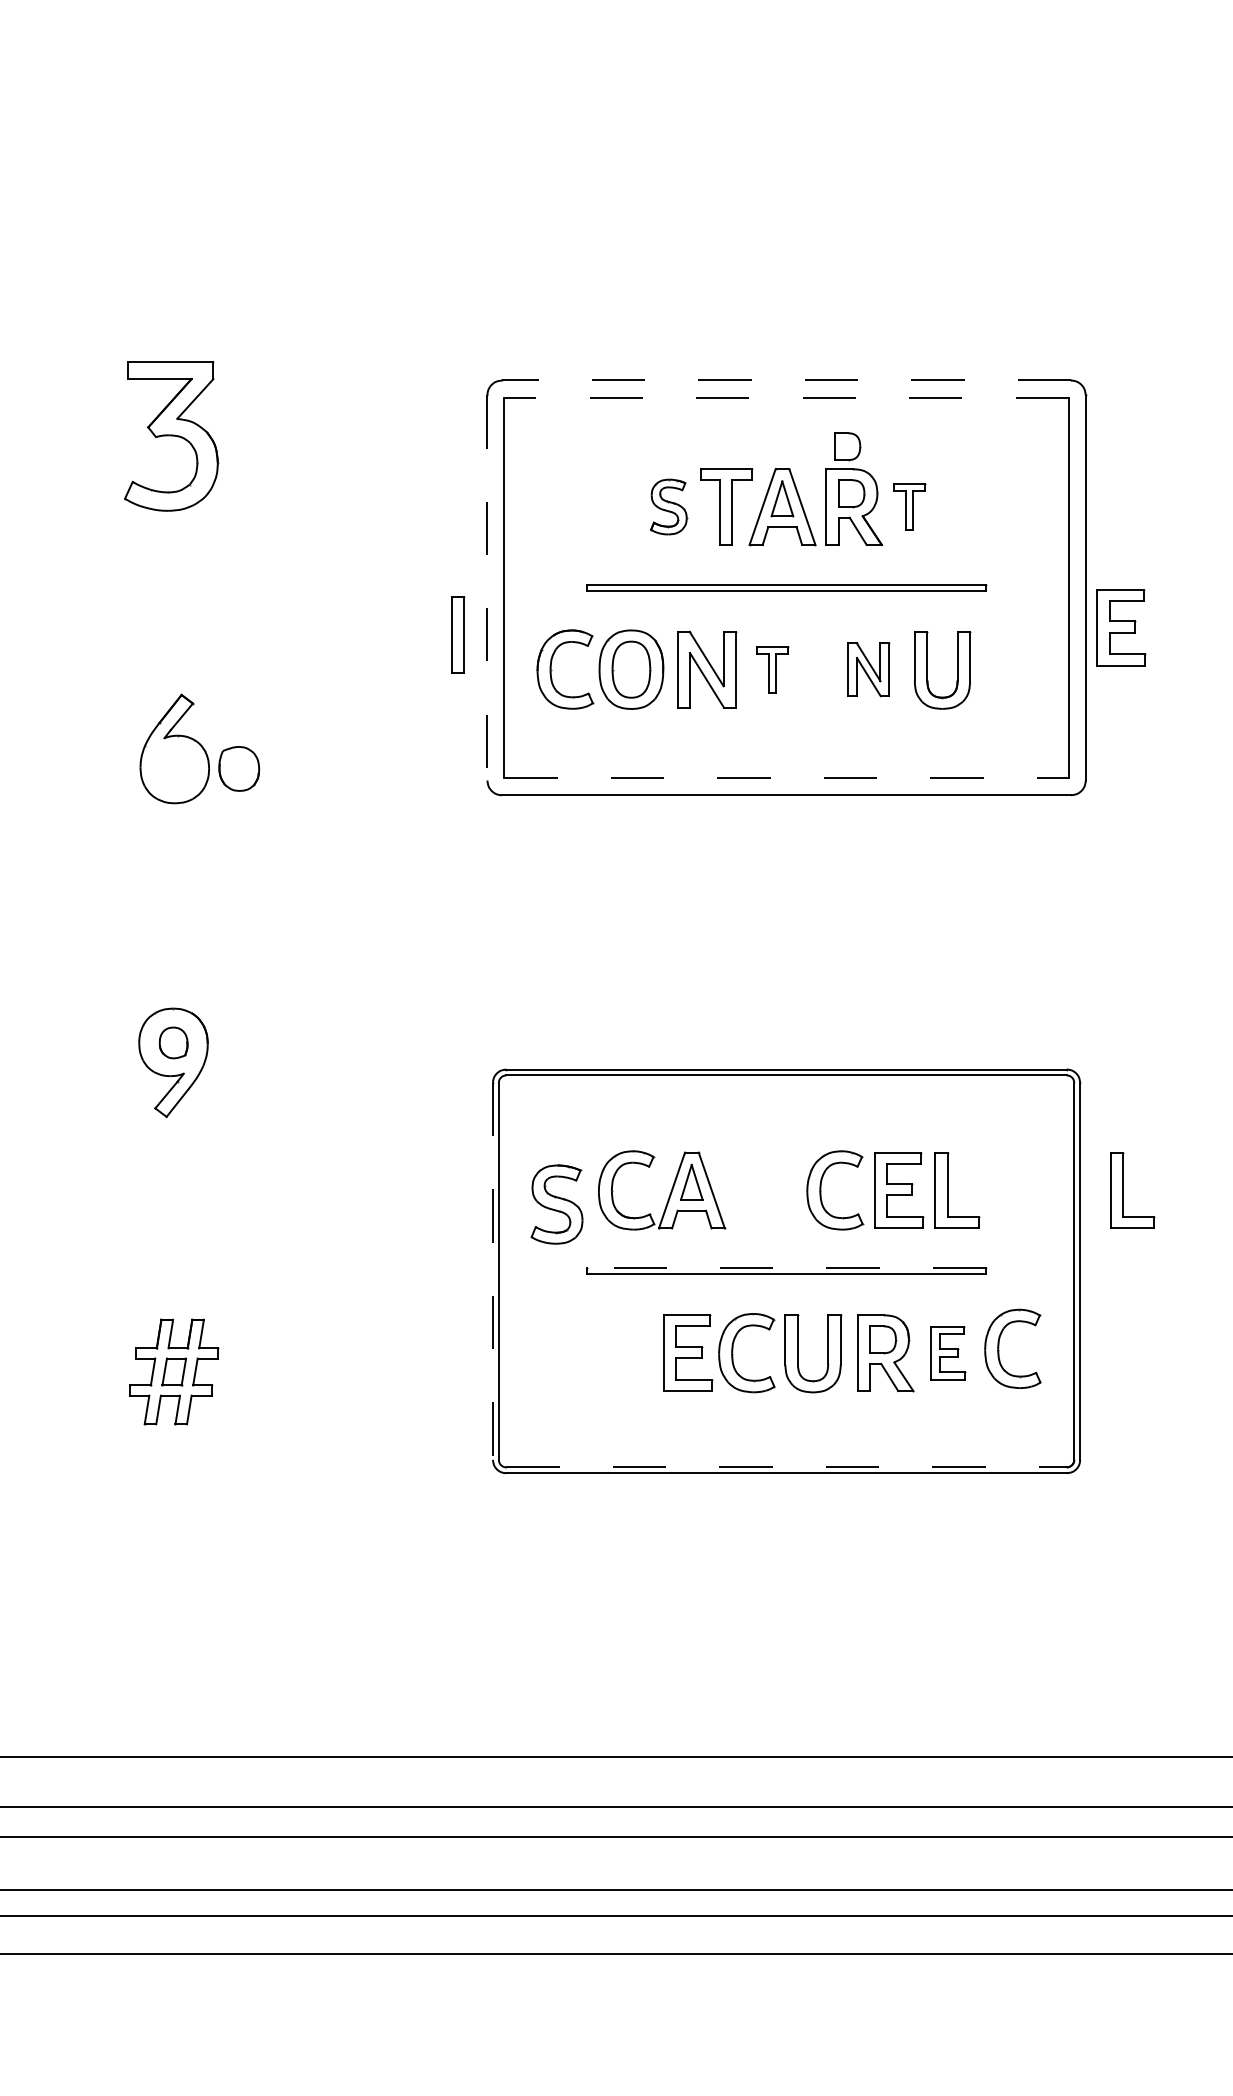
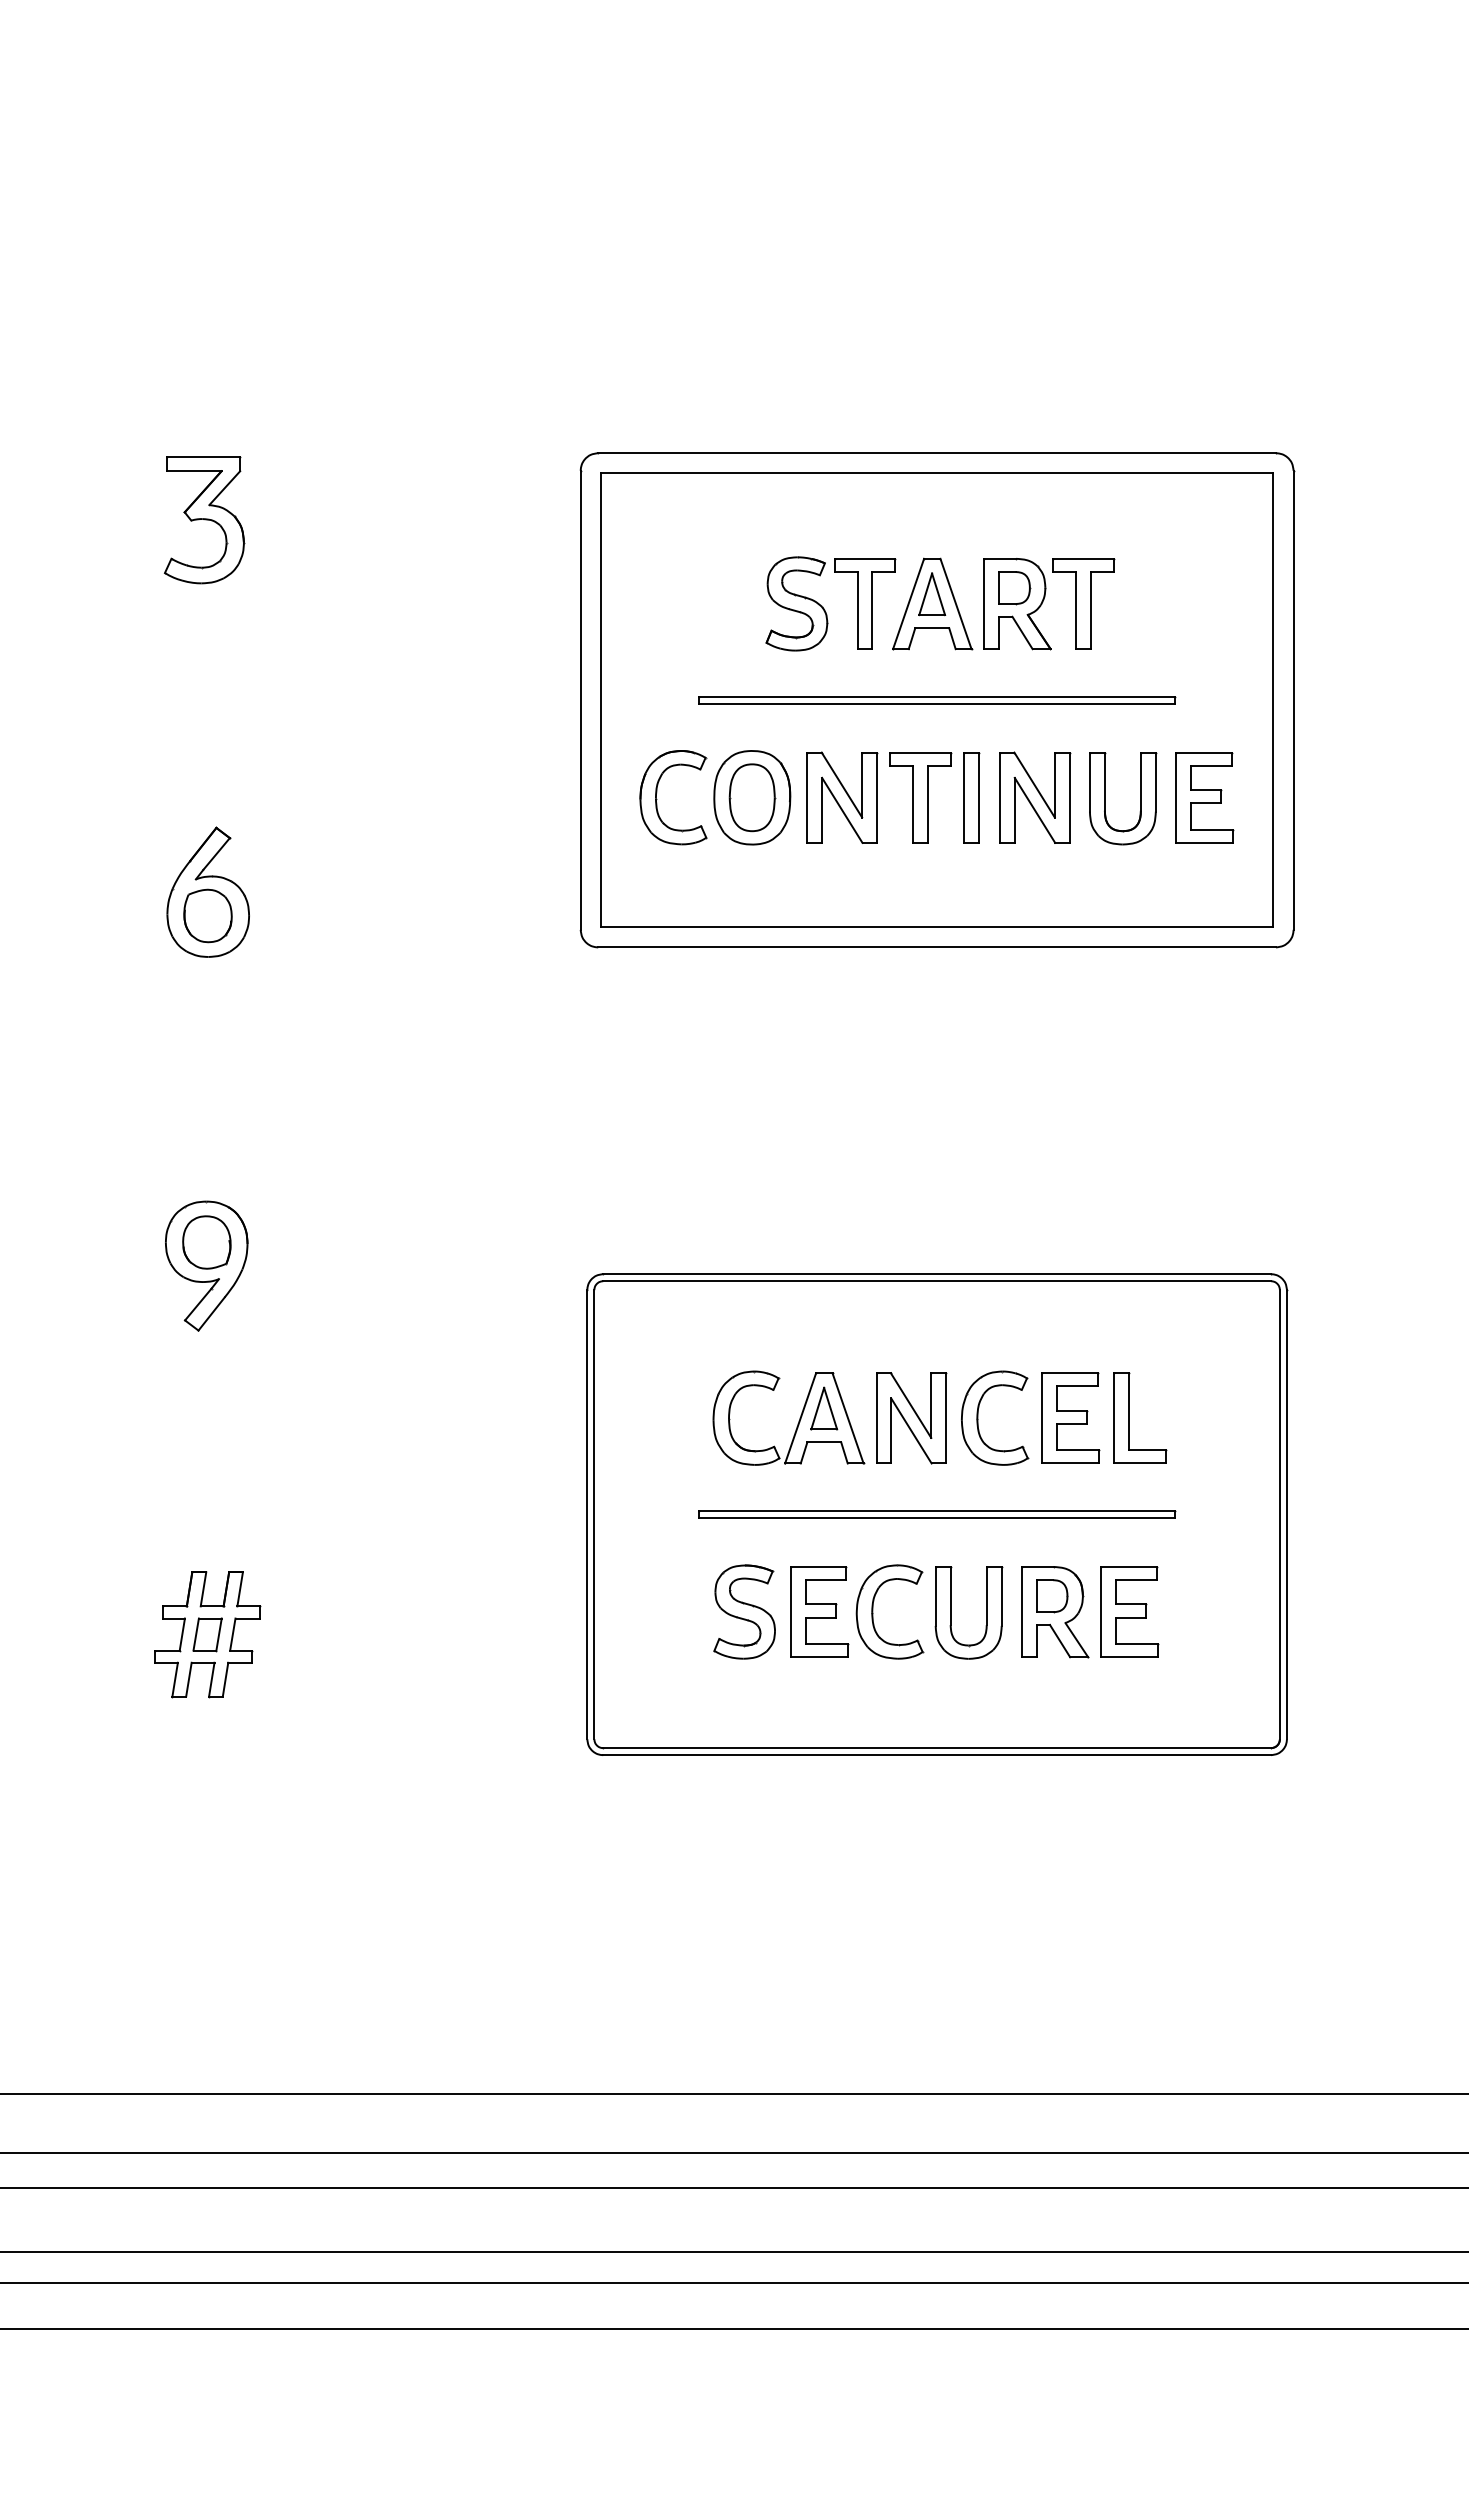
line: (786, 380) -> (937, 453), dashed -> solid
line: (786, 397) -> (936, 473), dashed -> solid
part: (171, 436) -> (204, 520), size x0.71
part: (847, 447) -> (1009, 532), removed
part: (668, 506) -> (796, 603), size x1.43
part: (909, 506) -> (1083, 603), size x1.67
line: (487, 588) -> (580, 700), dashed -> solid
part: (1120, 627) -> (1204, 797), moved
part: (457, 635) -> (971, 797), moved
part: (772, 669) -> (920, 797), size x1.67
part: (869, 669) -> (1035, 797), size x1.43
part: (238, 768) -> (207, 915), moved
line: (786, 778) -> (937, 927), dashed -> solid
part: (173, 1042) -> (206, 1242), size x1.43
part: (1123, 1189) -> (1338, 1417), removed
part: (765, 1190) -> (911, 1418), added
part: (556, 1204) -> (744, 1611), moved
line: (786, 1268) -> (937, 1511), dashed -> solid
line: (493, 1271) -> (587, 1514), dashed -> solid
part: (999, 1348) -> (1190, 1606), removed
part: (948, 1352) -> (1129, 1611), size x1.43
line: (786, 1467) -> (937, 1748), dashed -> solid

